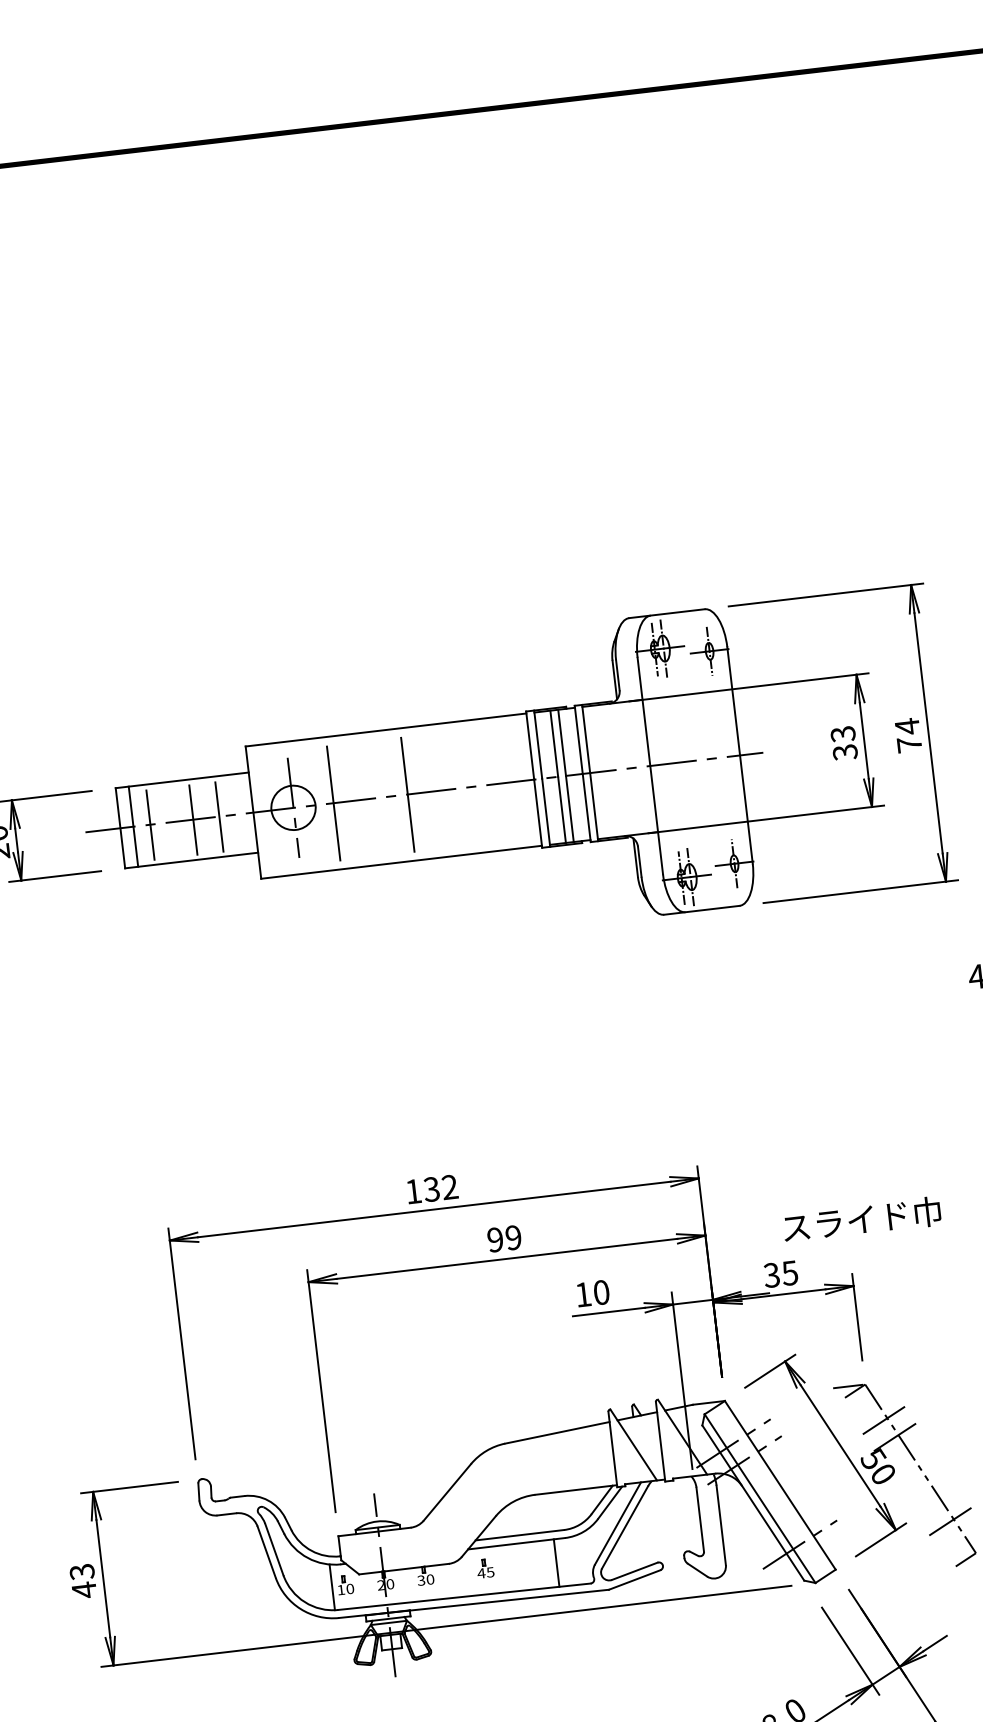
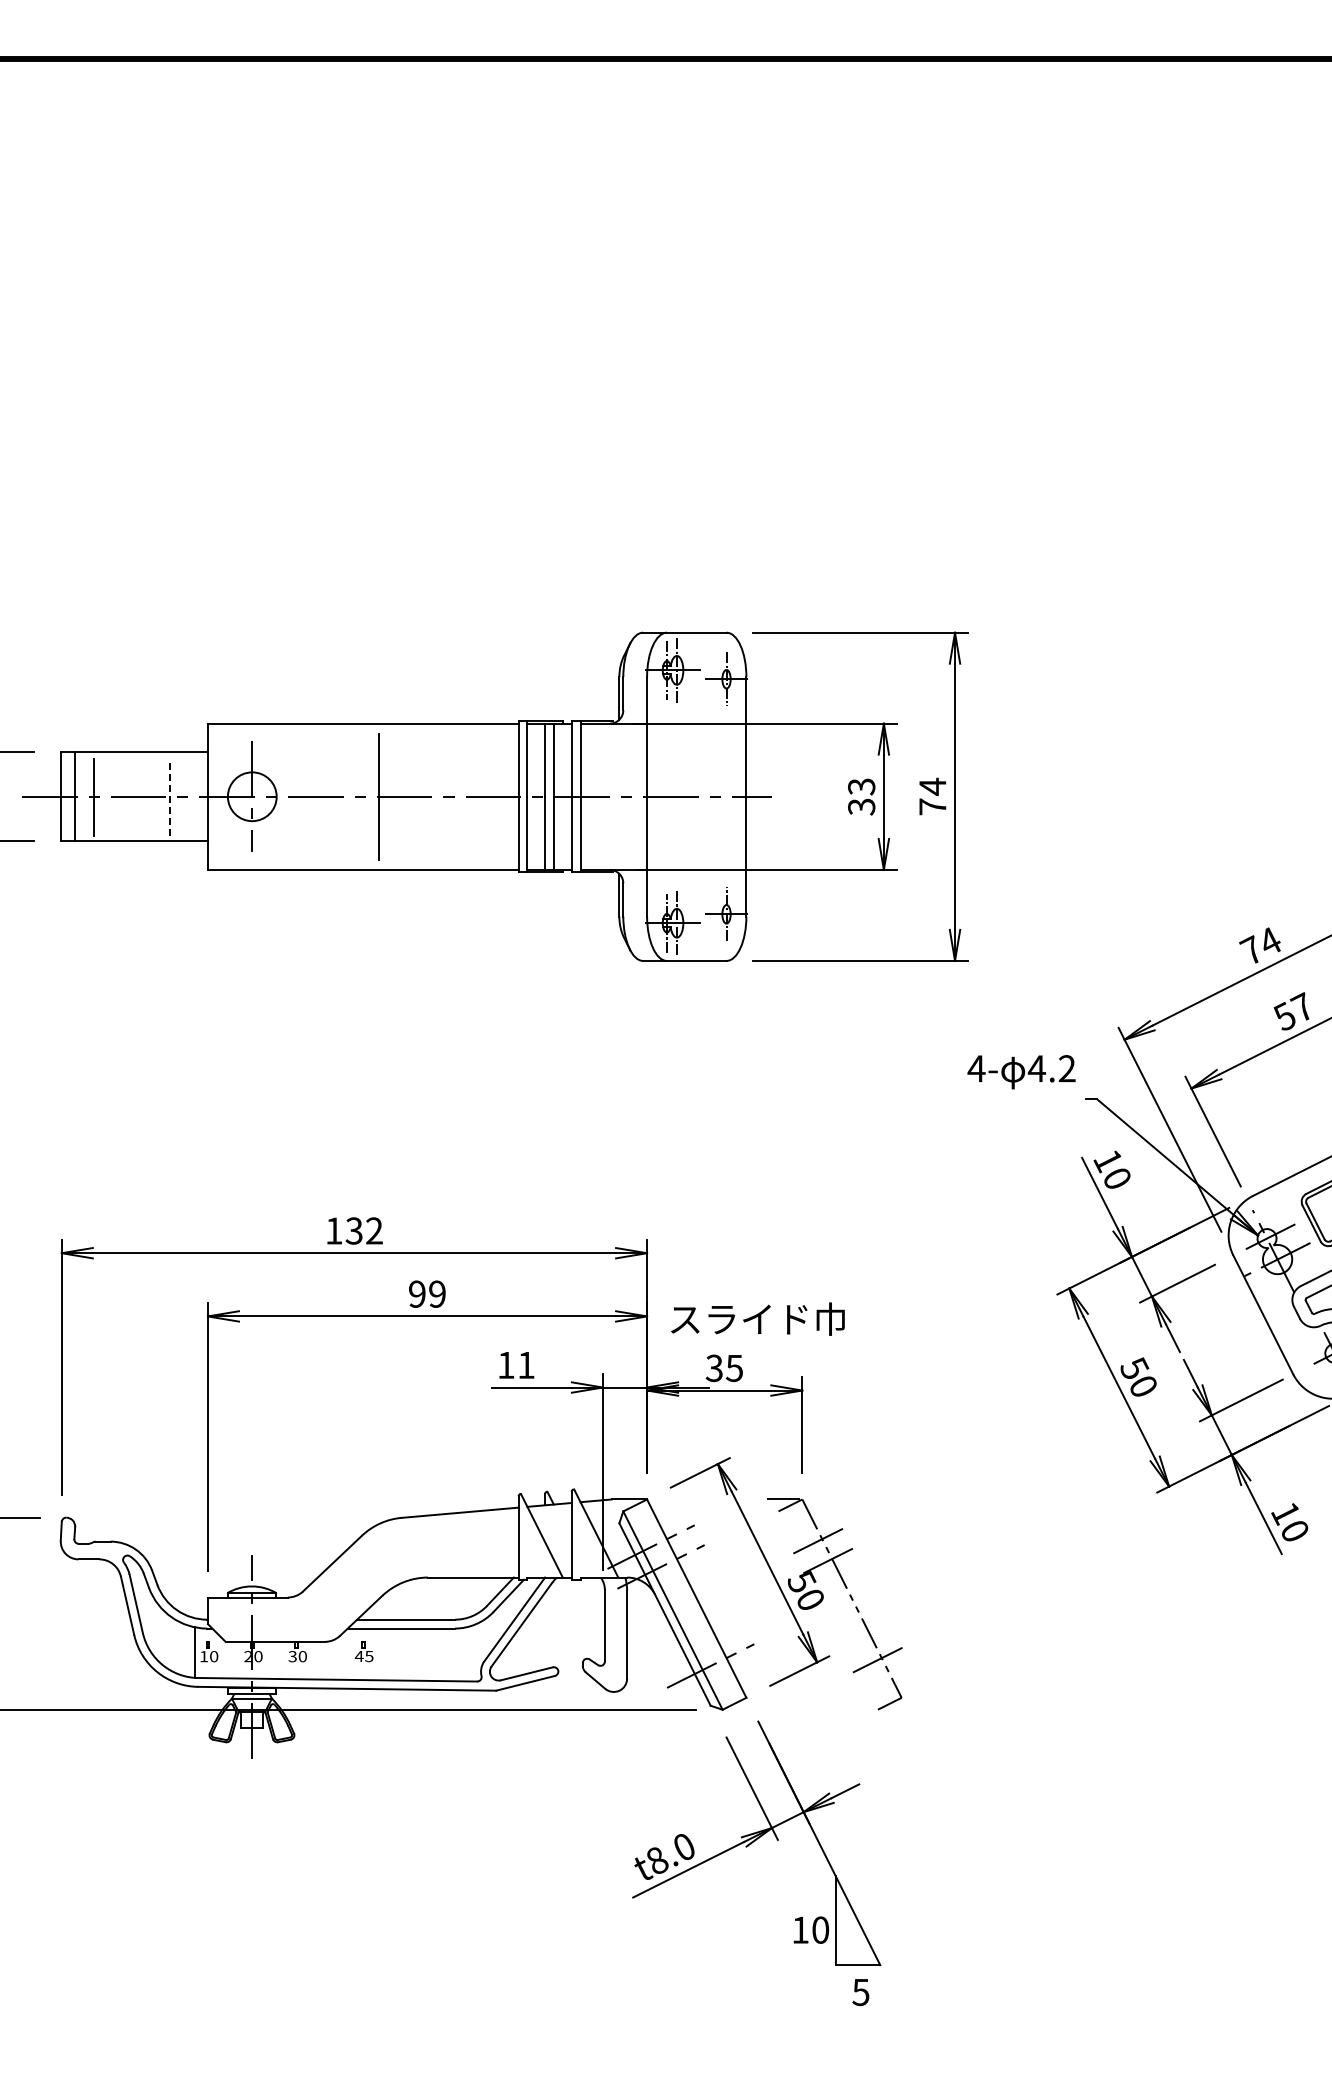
line: (333, 803) -> (296, 797), removed
line: (219, 816) -> (170, 796), solid -> dashed
line: (193, 819) -> (141, 796), removed
text: (861, 1219) -> (757, 1318), moved
text: (601, 1292) -> (526, 1365), 10 -> 11
line: (556, 1562) -> (442, 1654), removed

